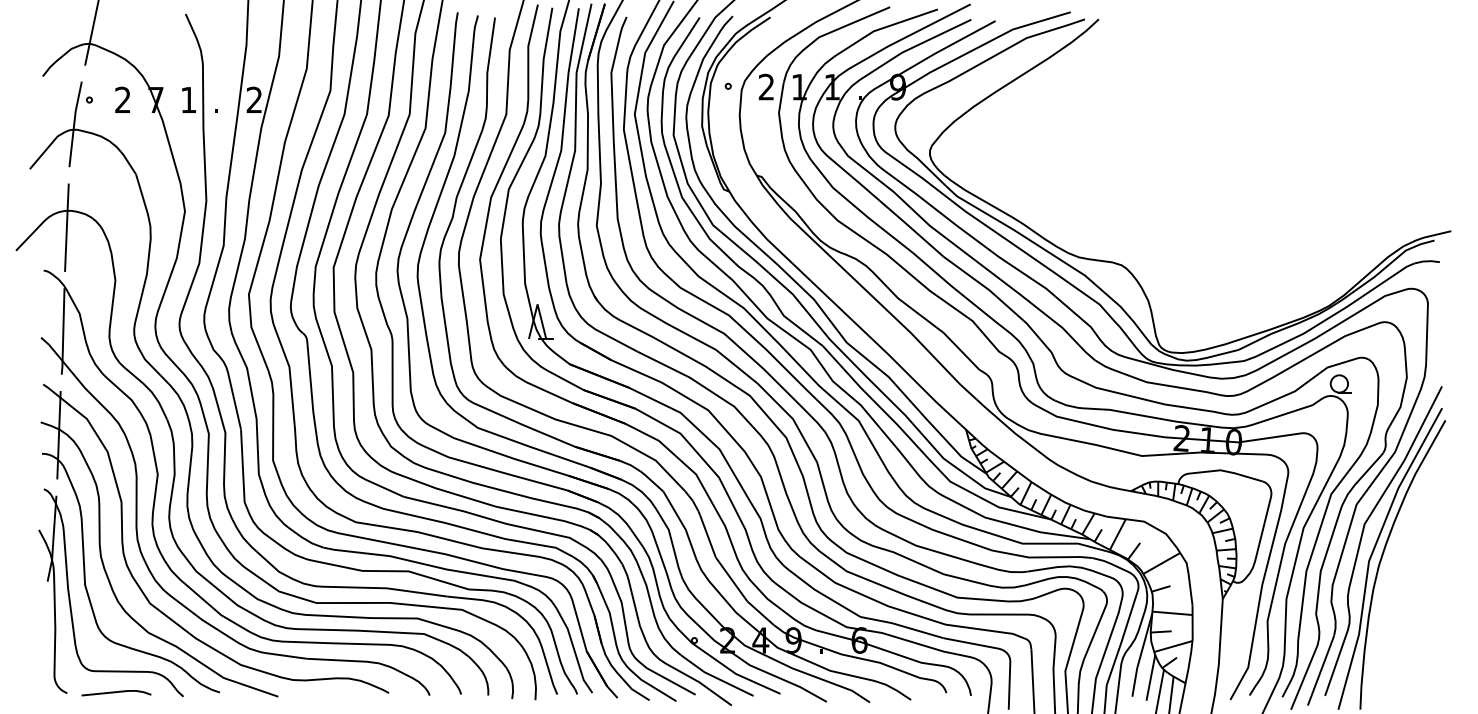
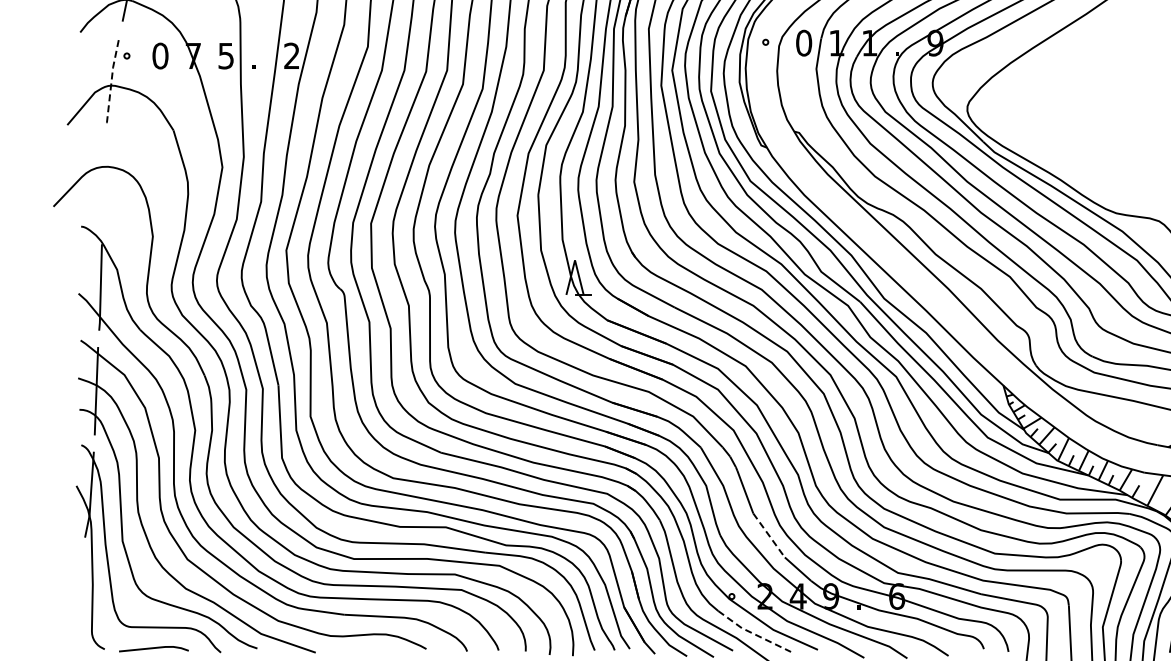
text: (766, 86) -> (803, 42), 2 -> 0
text: (123, 99) -> (160, 55), 2 -> 0
text: (188, 100) -> (225, 56), 1 -> 5
line: (74, 124) -> (111, 80), solid -> dashed
line: (66, 227) -> (103, 183), removed
line: (731, 579) -> (768, 535), solid -> dashed
line: (715, 677) -> (752, 633), solid -> dashed

